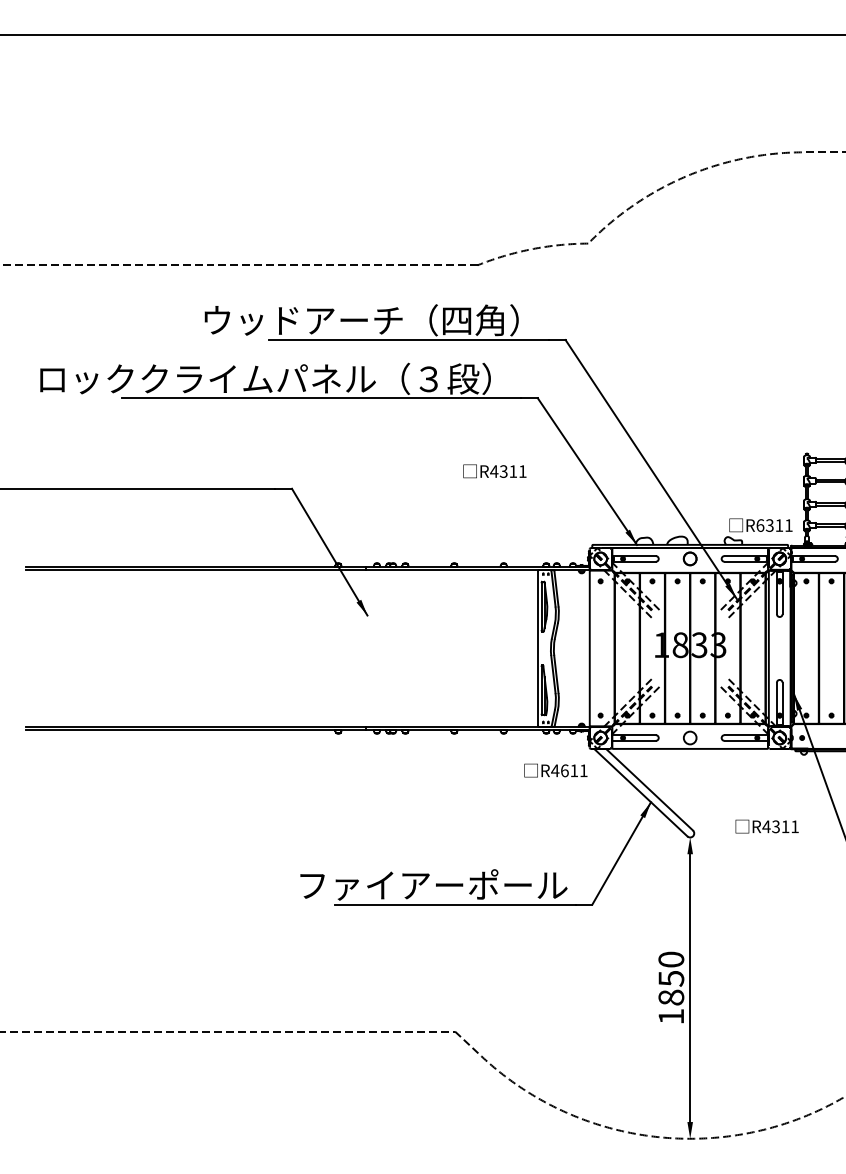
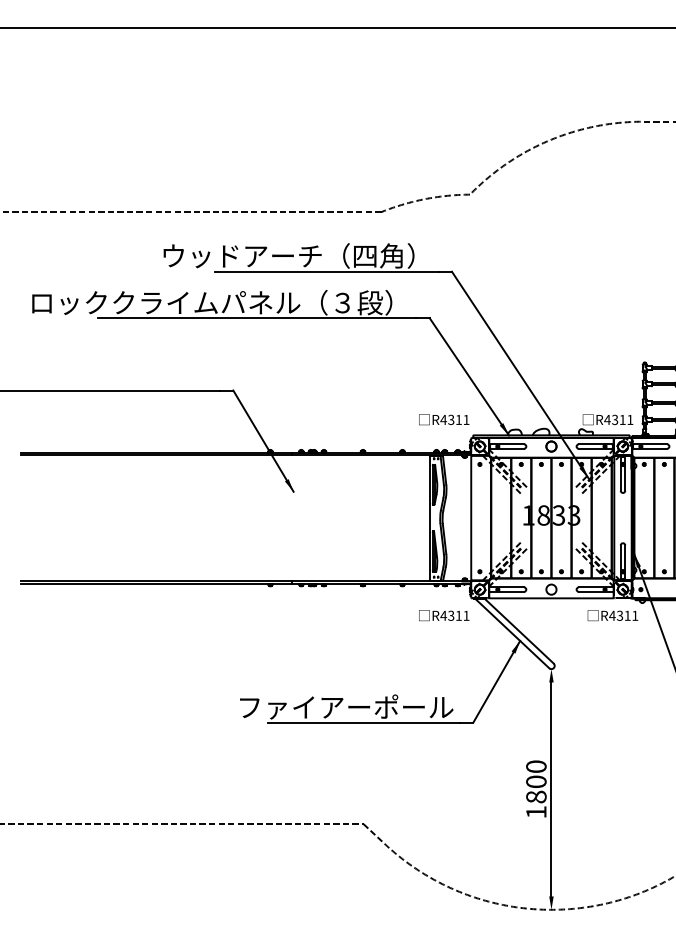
text: (494, 471) -> (443, 419), moved
text: (760, 525) -> (607, 419), R6311 -> R4311
text: (564, 770) -> (451, 615), R4611 -> R4311
text: (766, 826) -> (612, 615), moved
text: (671, 978) -> (536, 781), 1850 -> 1800

